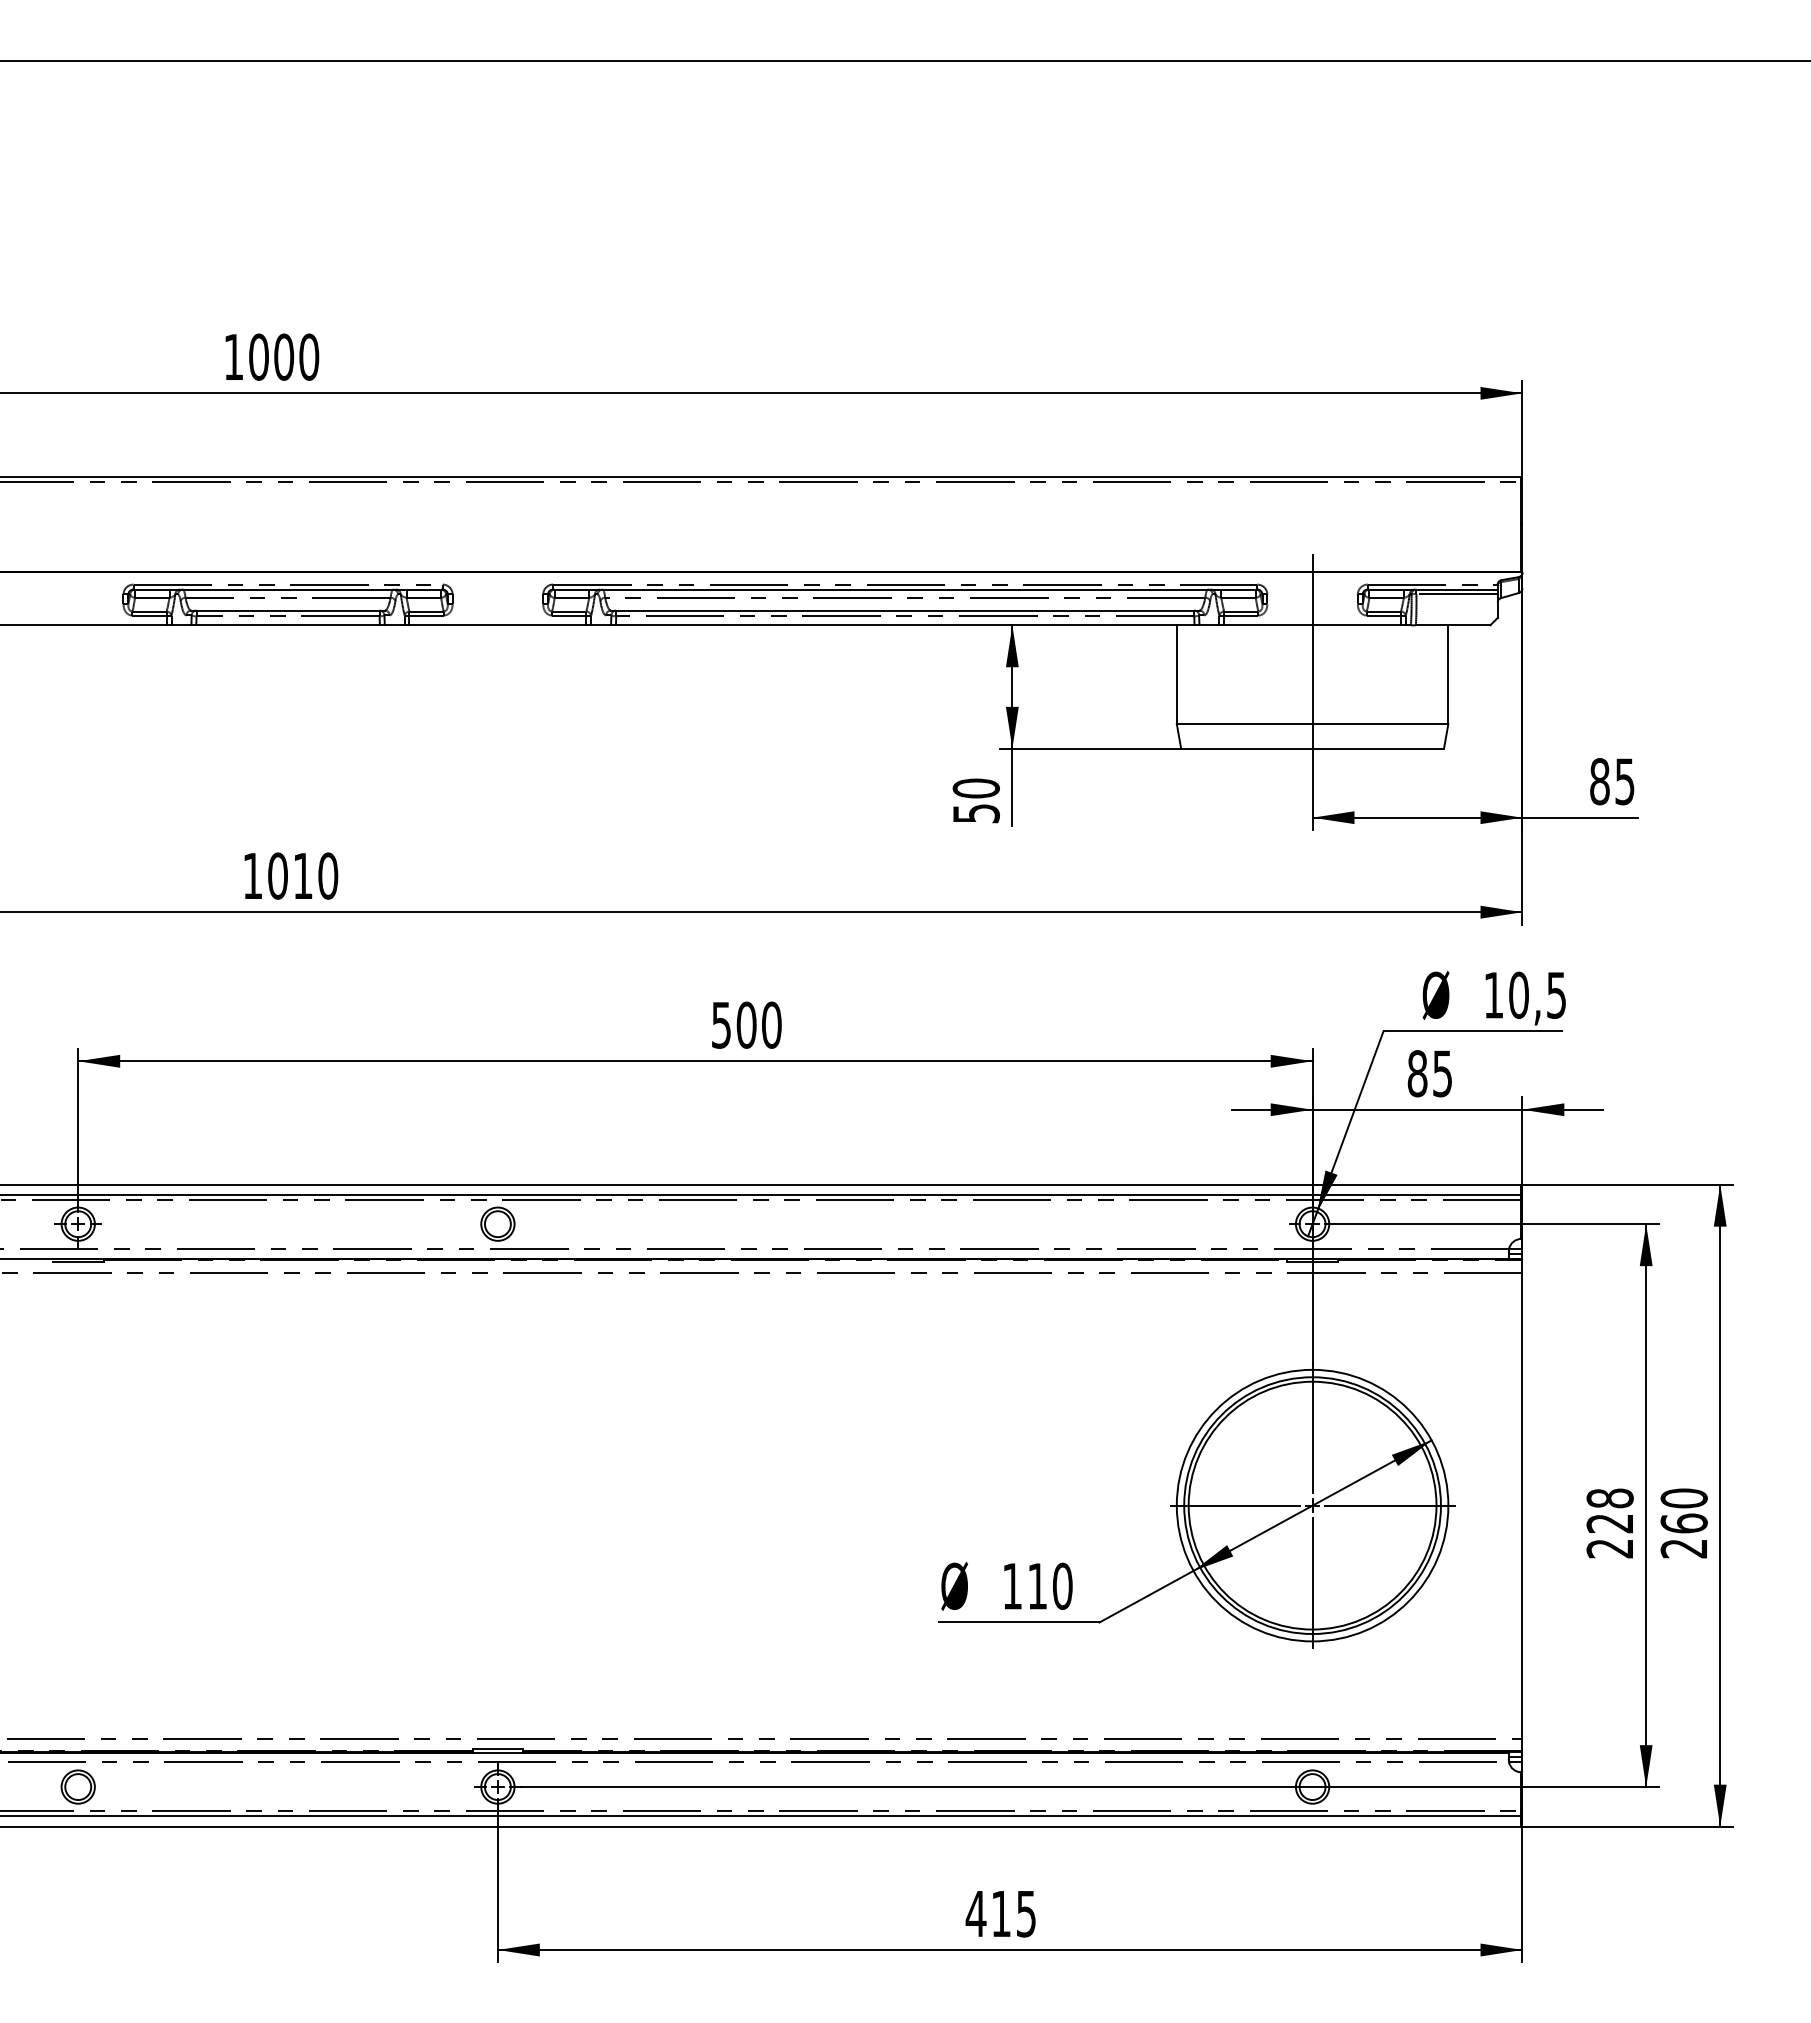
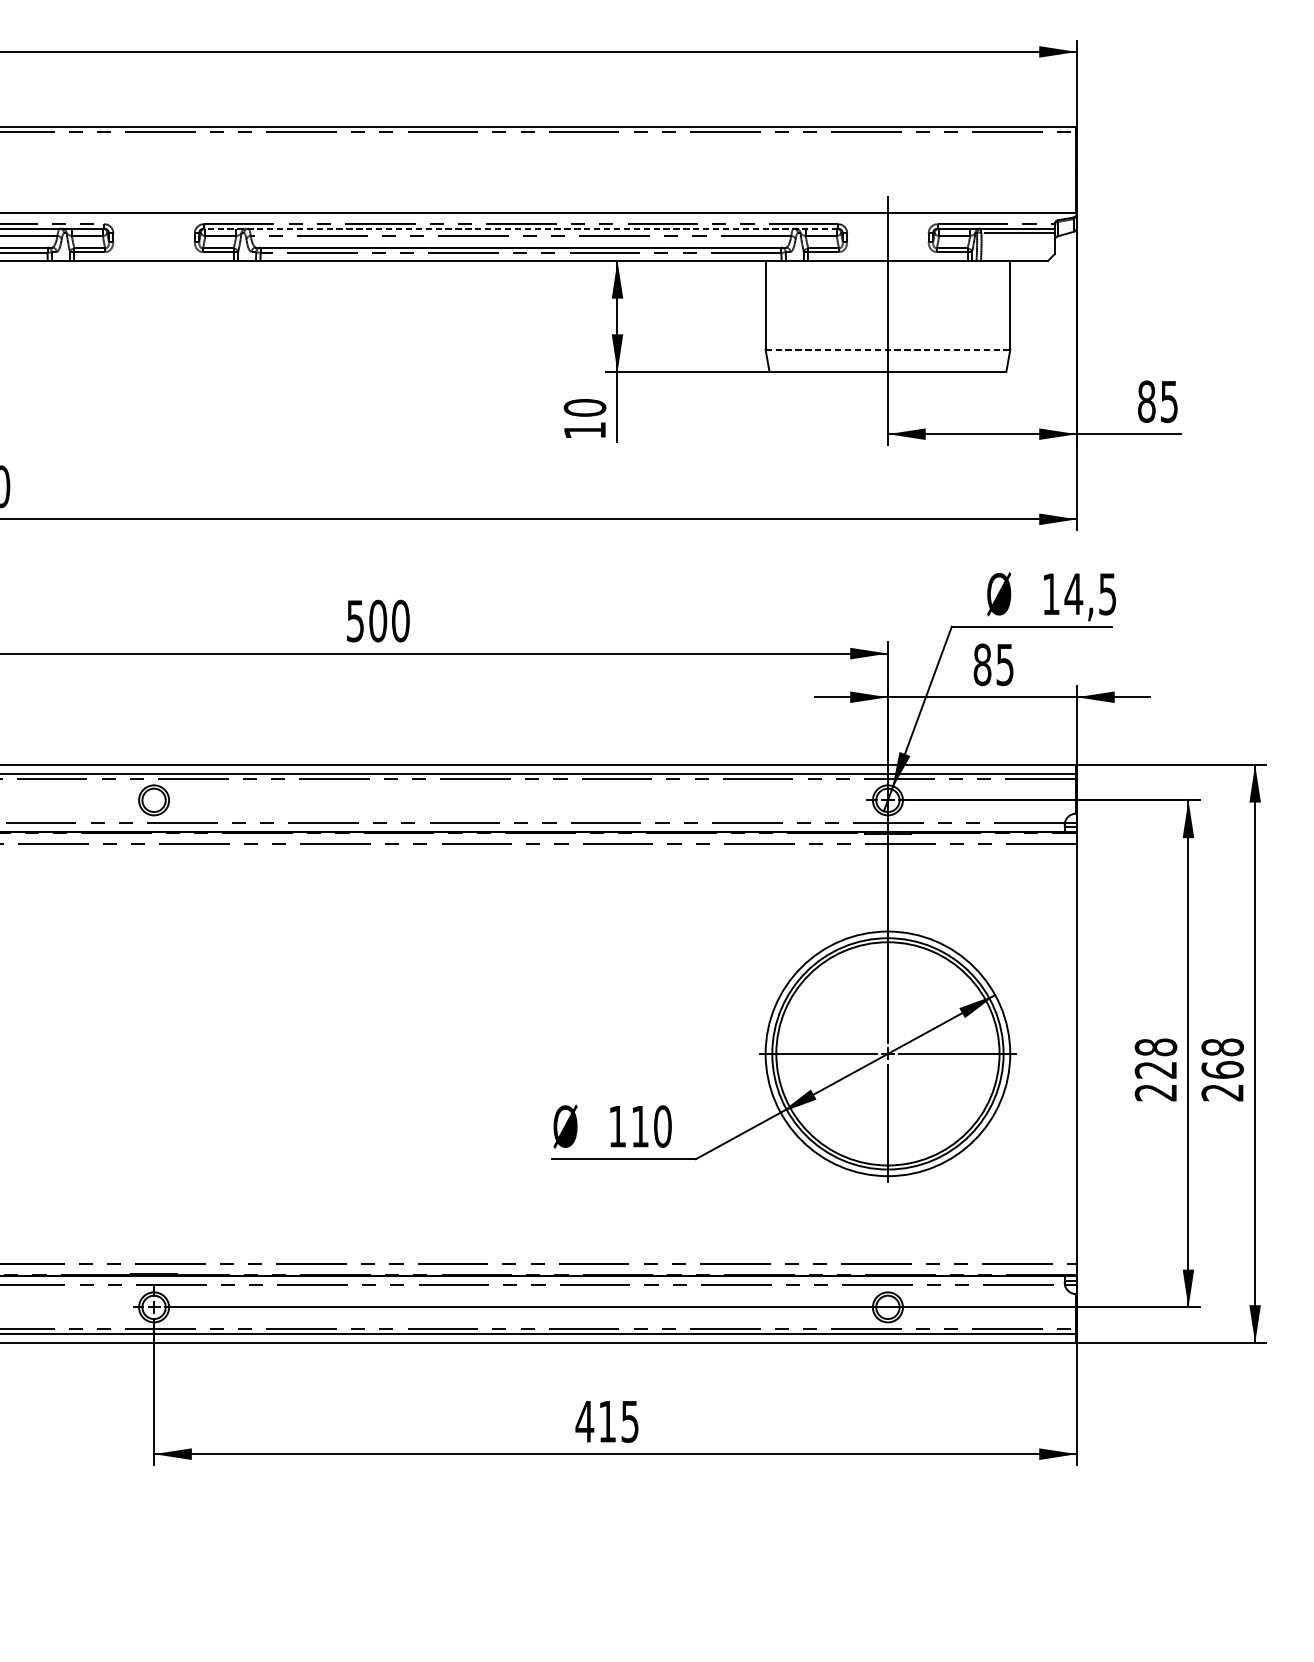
line: (904, 589) -> (520, 228), solid -> dashed
line: (1312, 724) -> (887, 350), solid -> dashed
text: (976, 813) -> (585, 430), 50 -> 10
text: (1518, 994) -> (1073, 593), 10,5 -> 14,5
text: (1683, 1498) -> (1222, 1047), 260 -> 268

